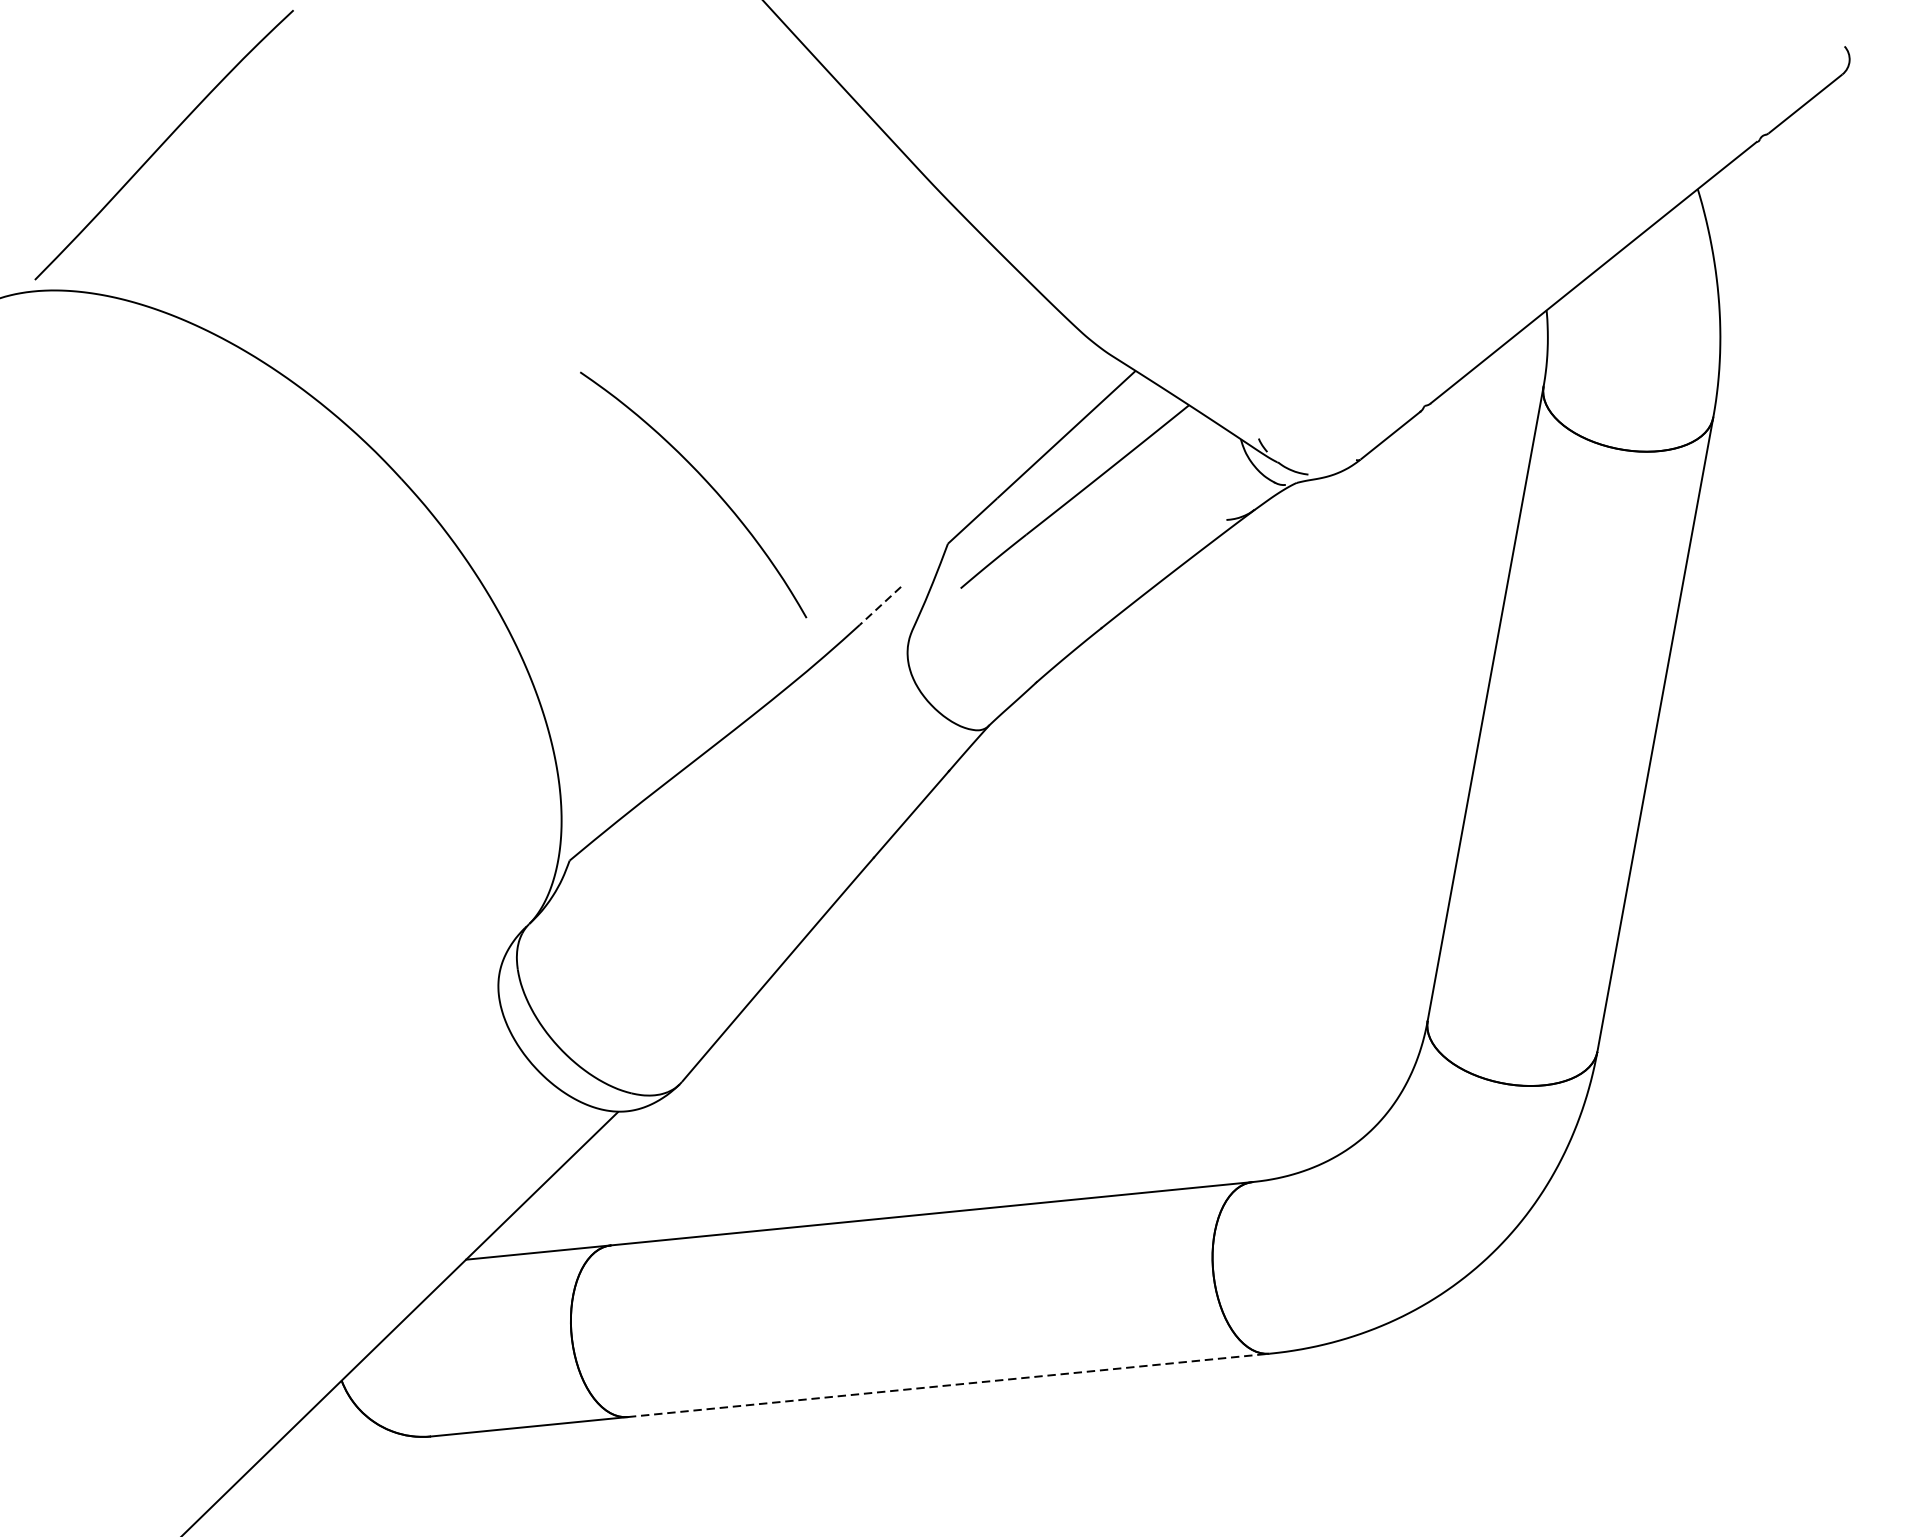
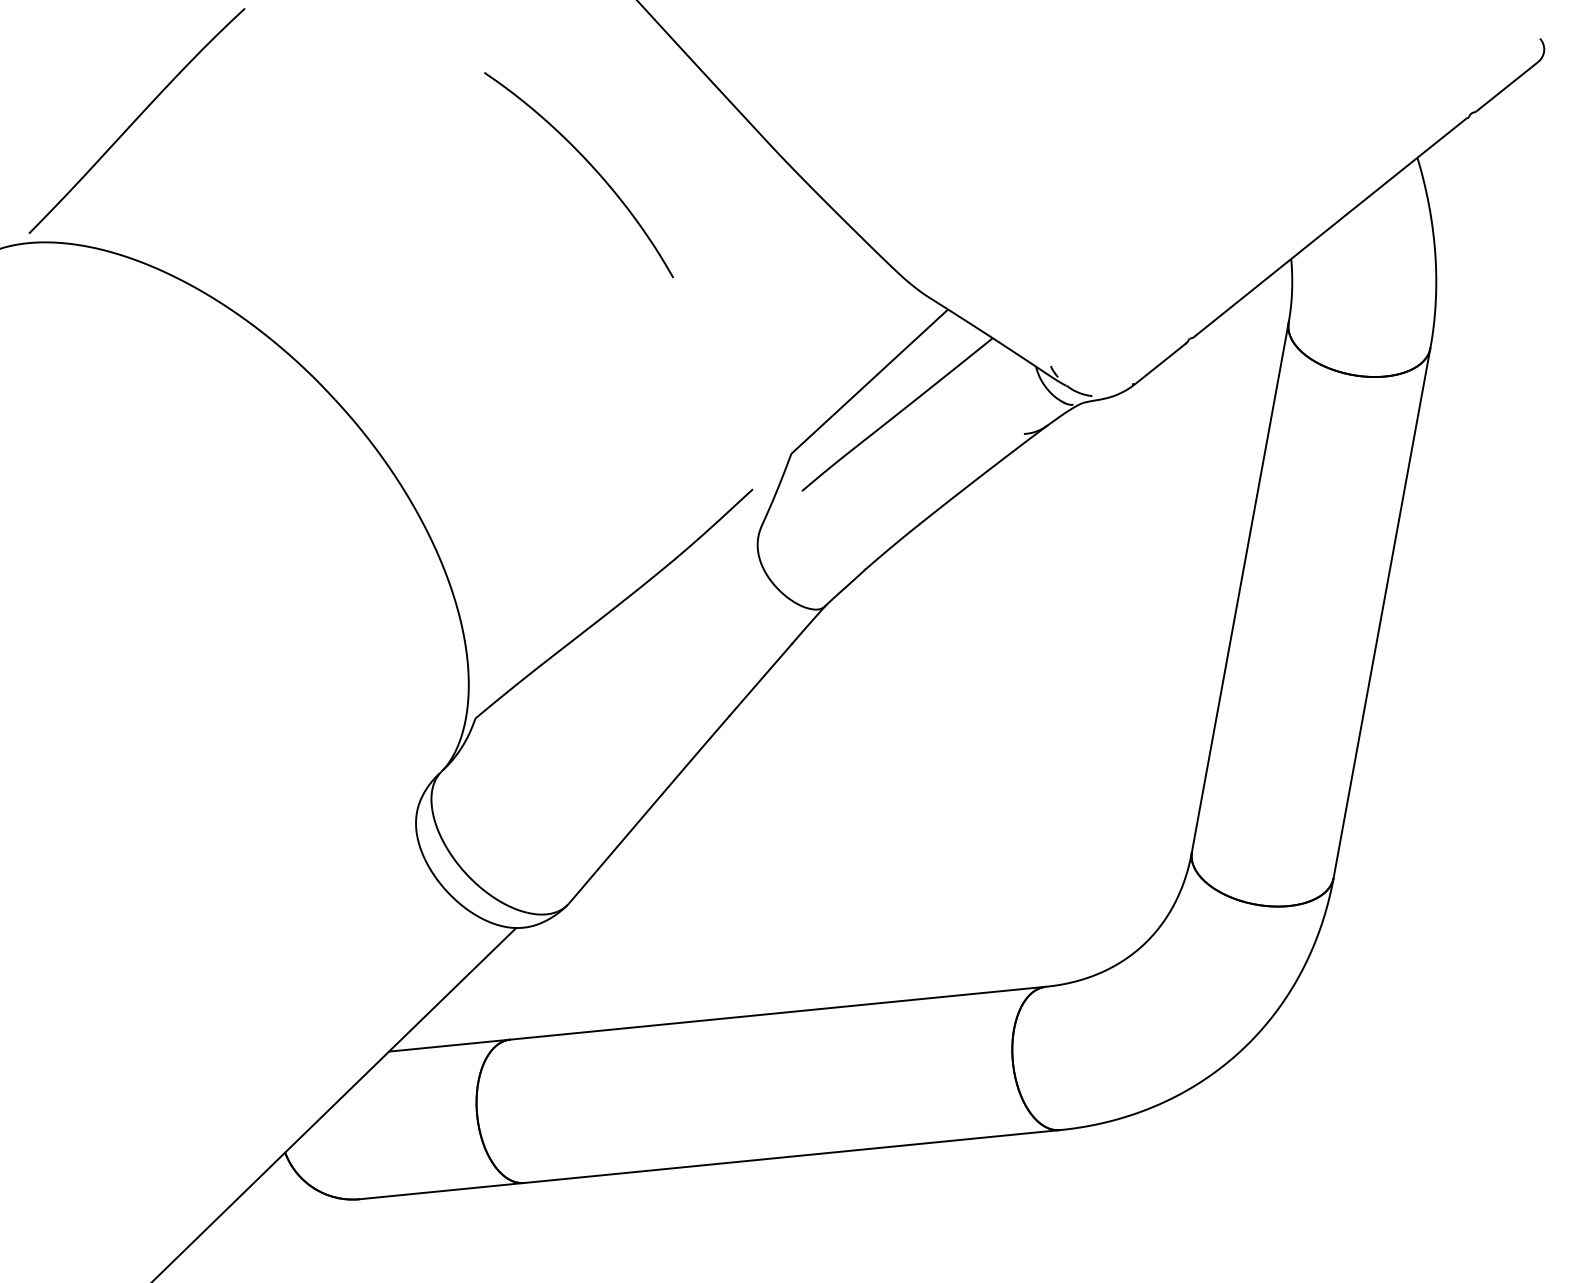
curve: (706, 482) -> (589, 164), moved
line: (879, 606) -> (734, 506), dashed -> solid
line: (949, 1385) -> (792, 1156), dashed -> solid

